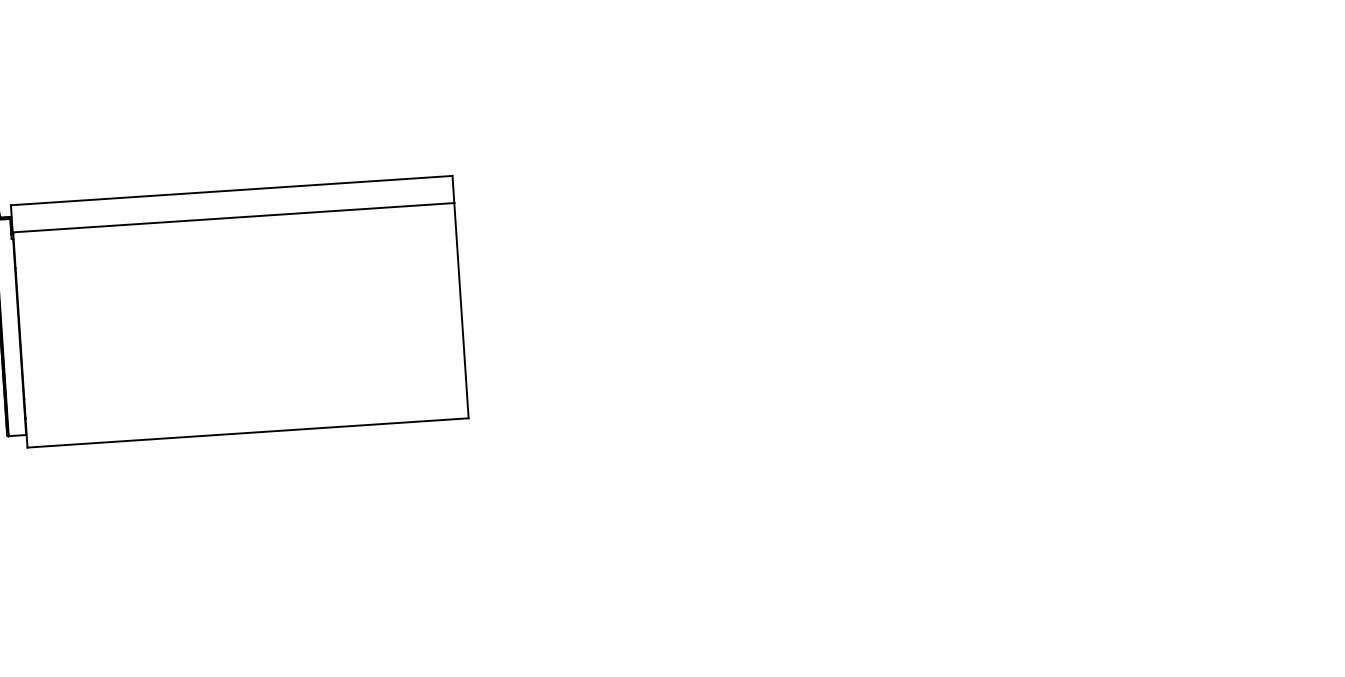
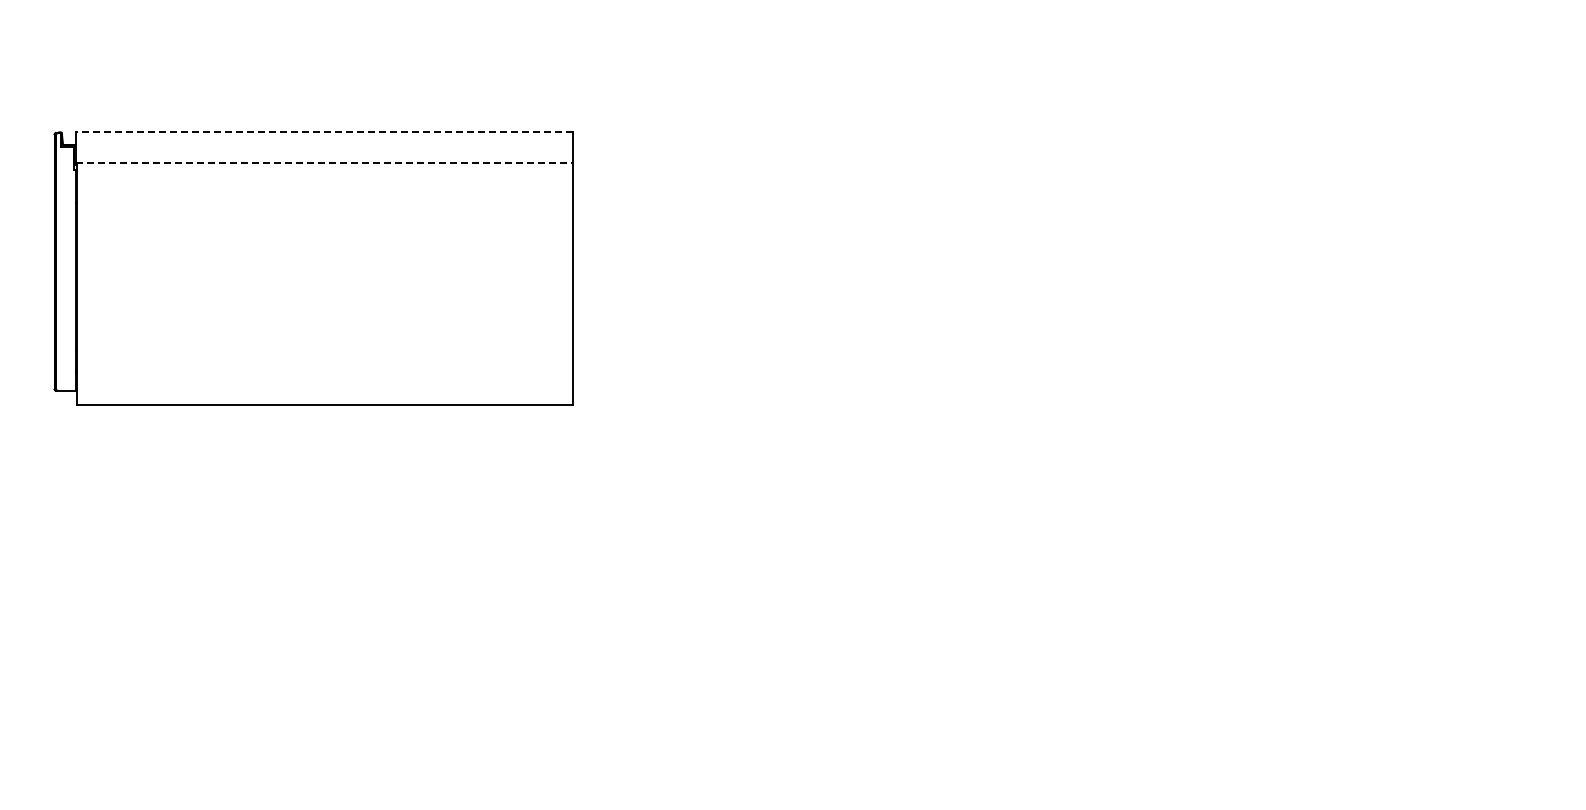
line: (231, 191) -> (324, 132), solid -> dashed
line: (233, 217) -> (324, 162), solid -> dashed

